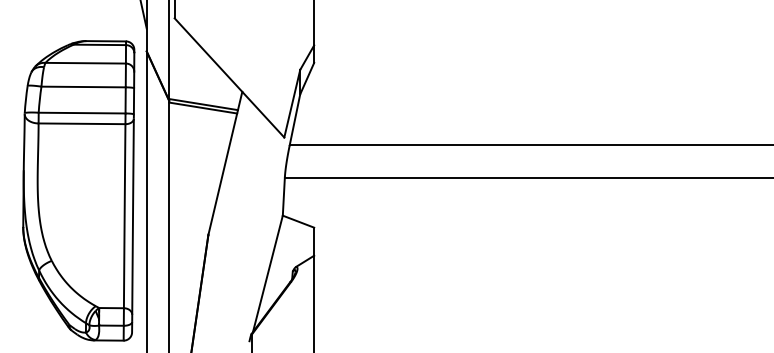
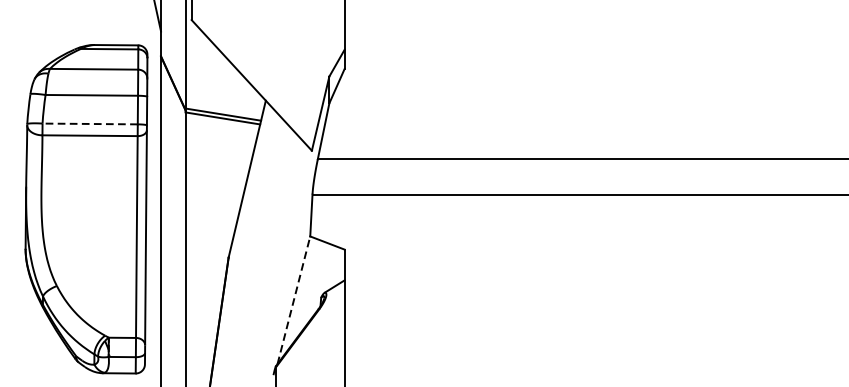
line: (81, 113) -> (89, 124), solid -> dashed
line: (268, 273) -> (294, 299), solid -> dashed

